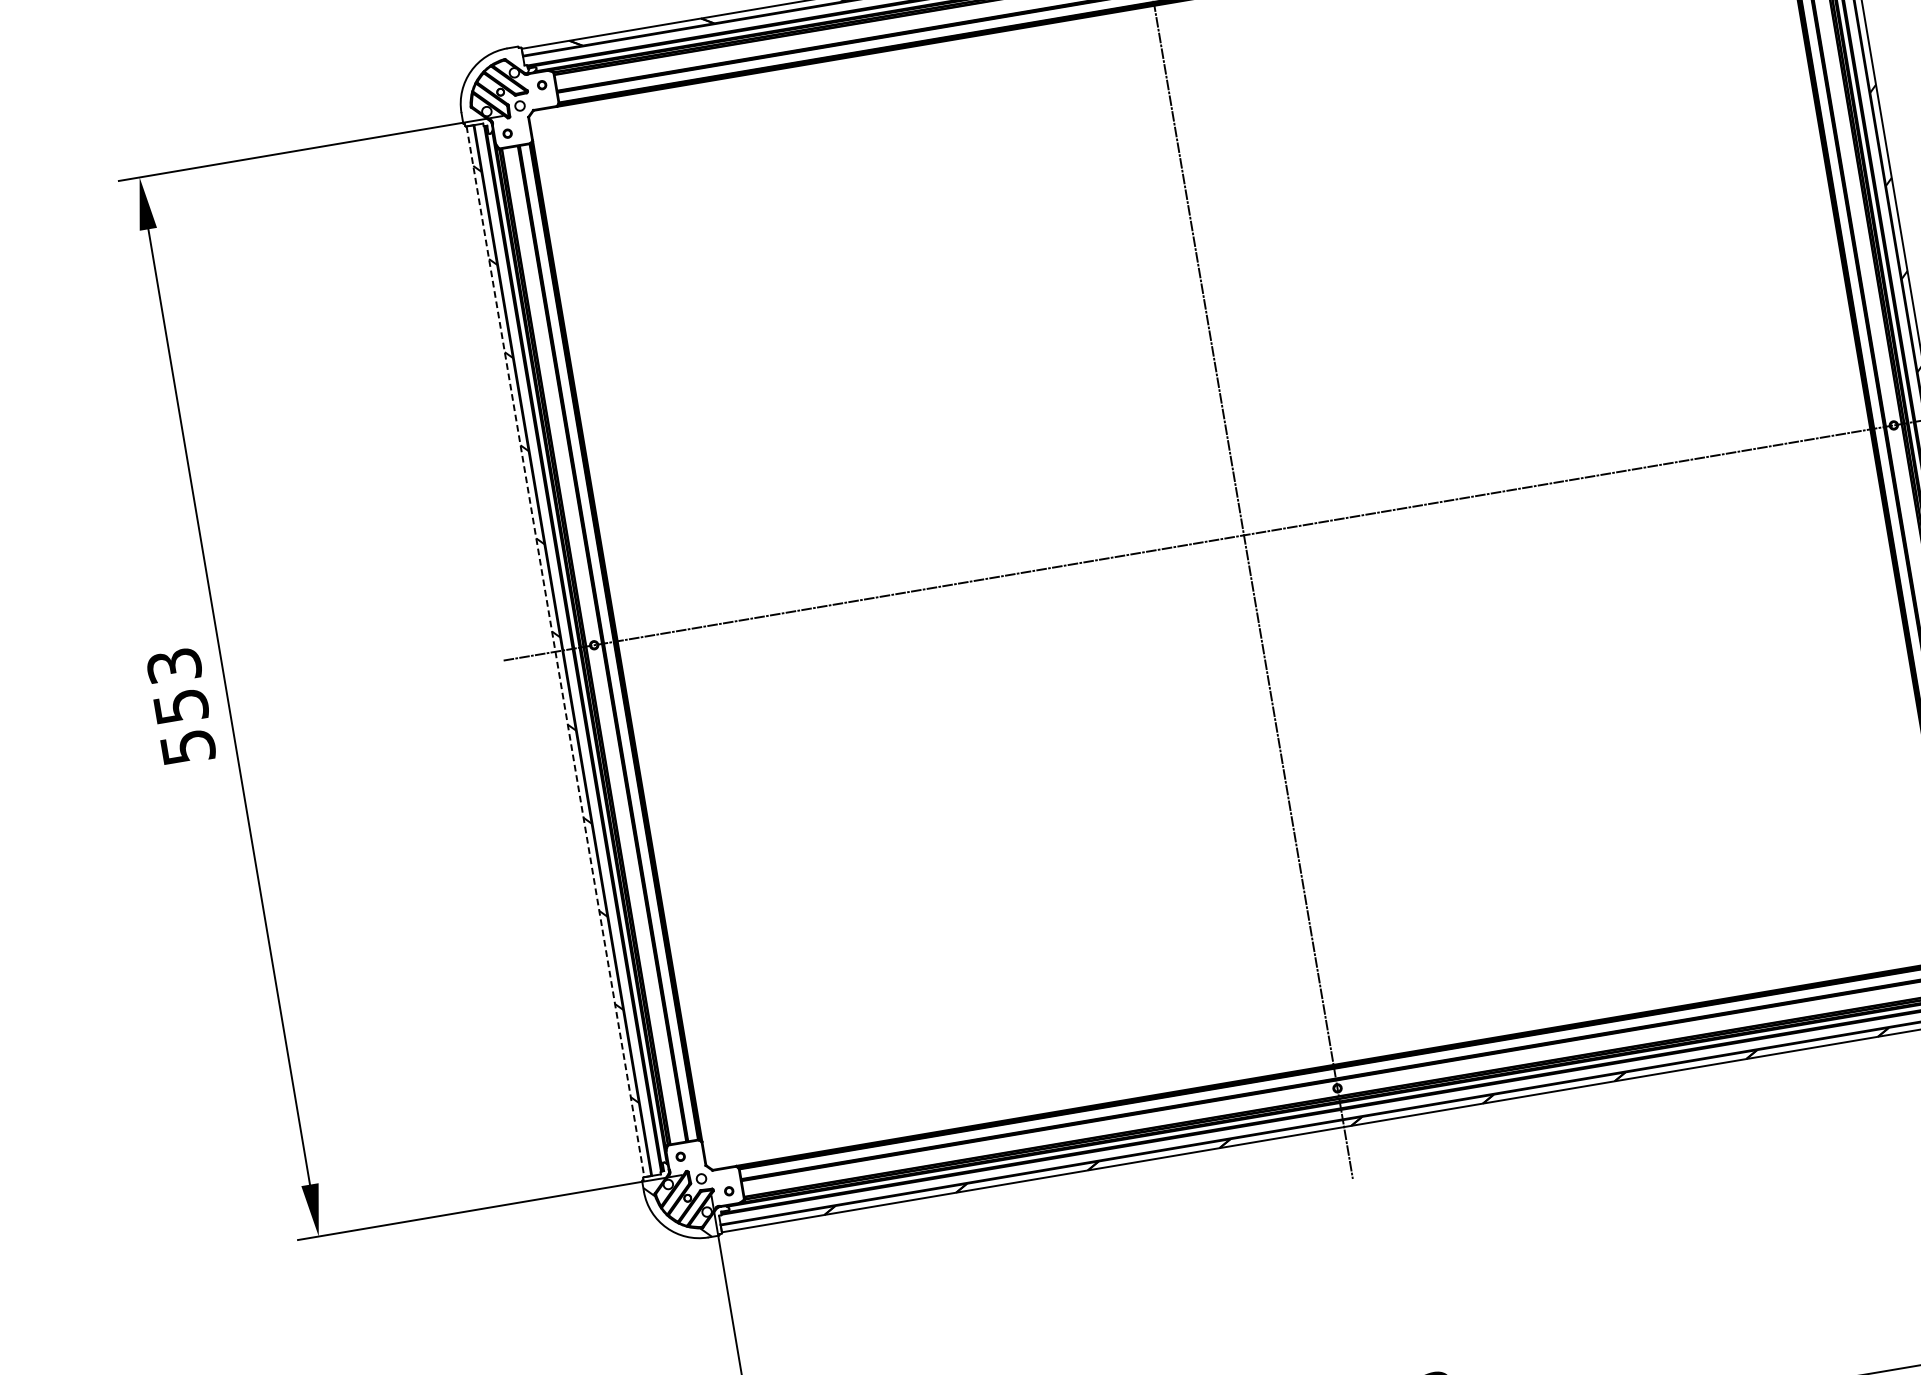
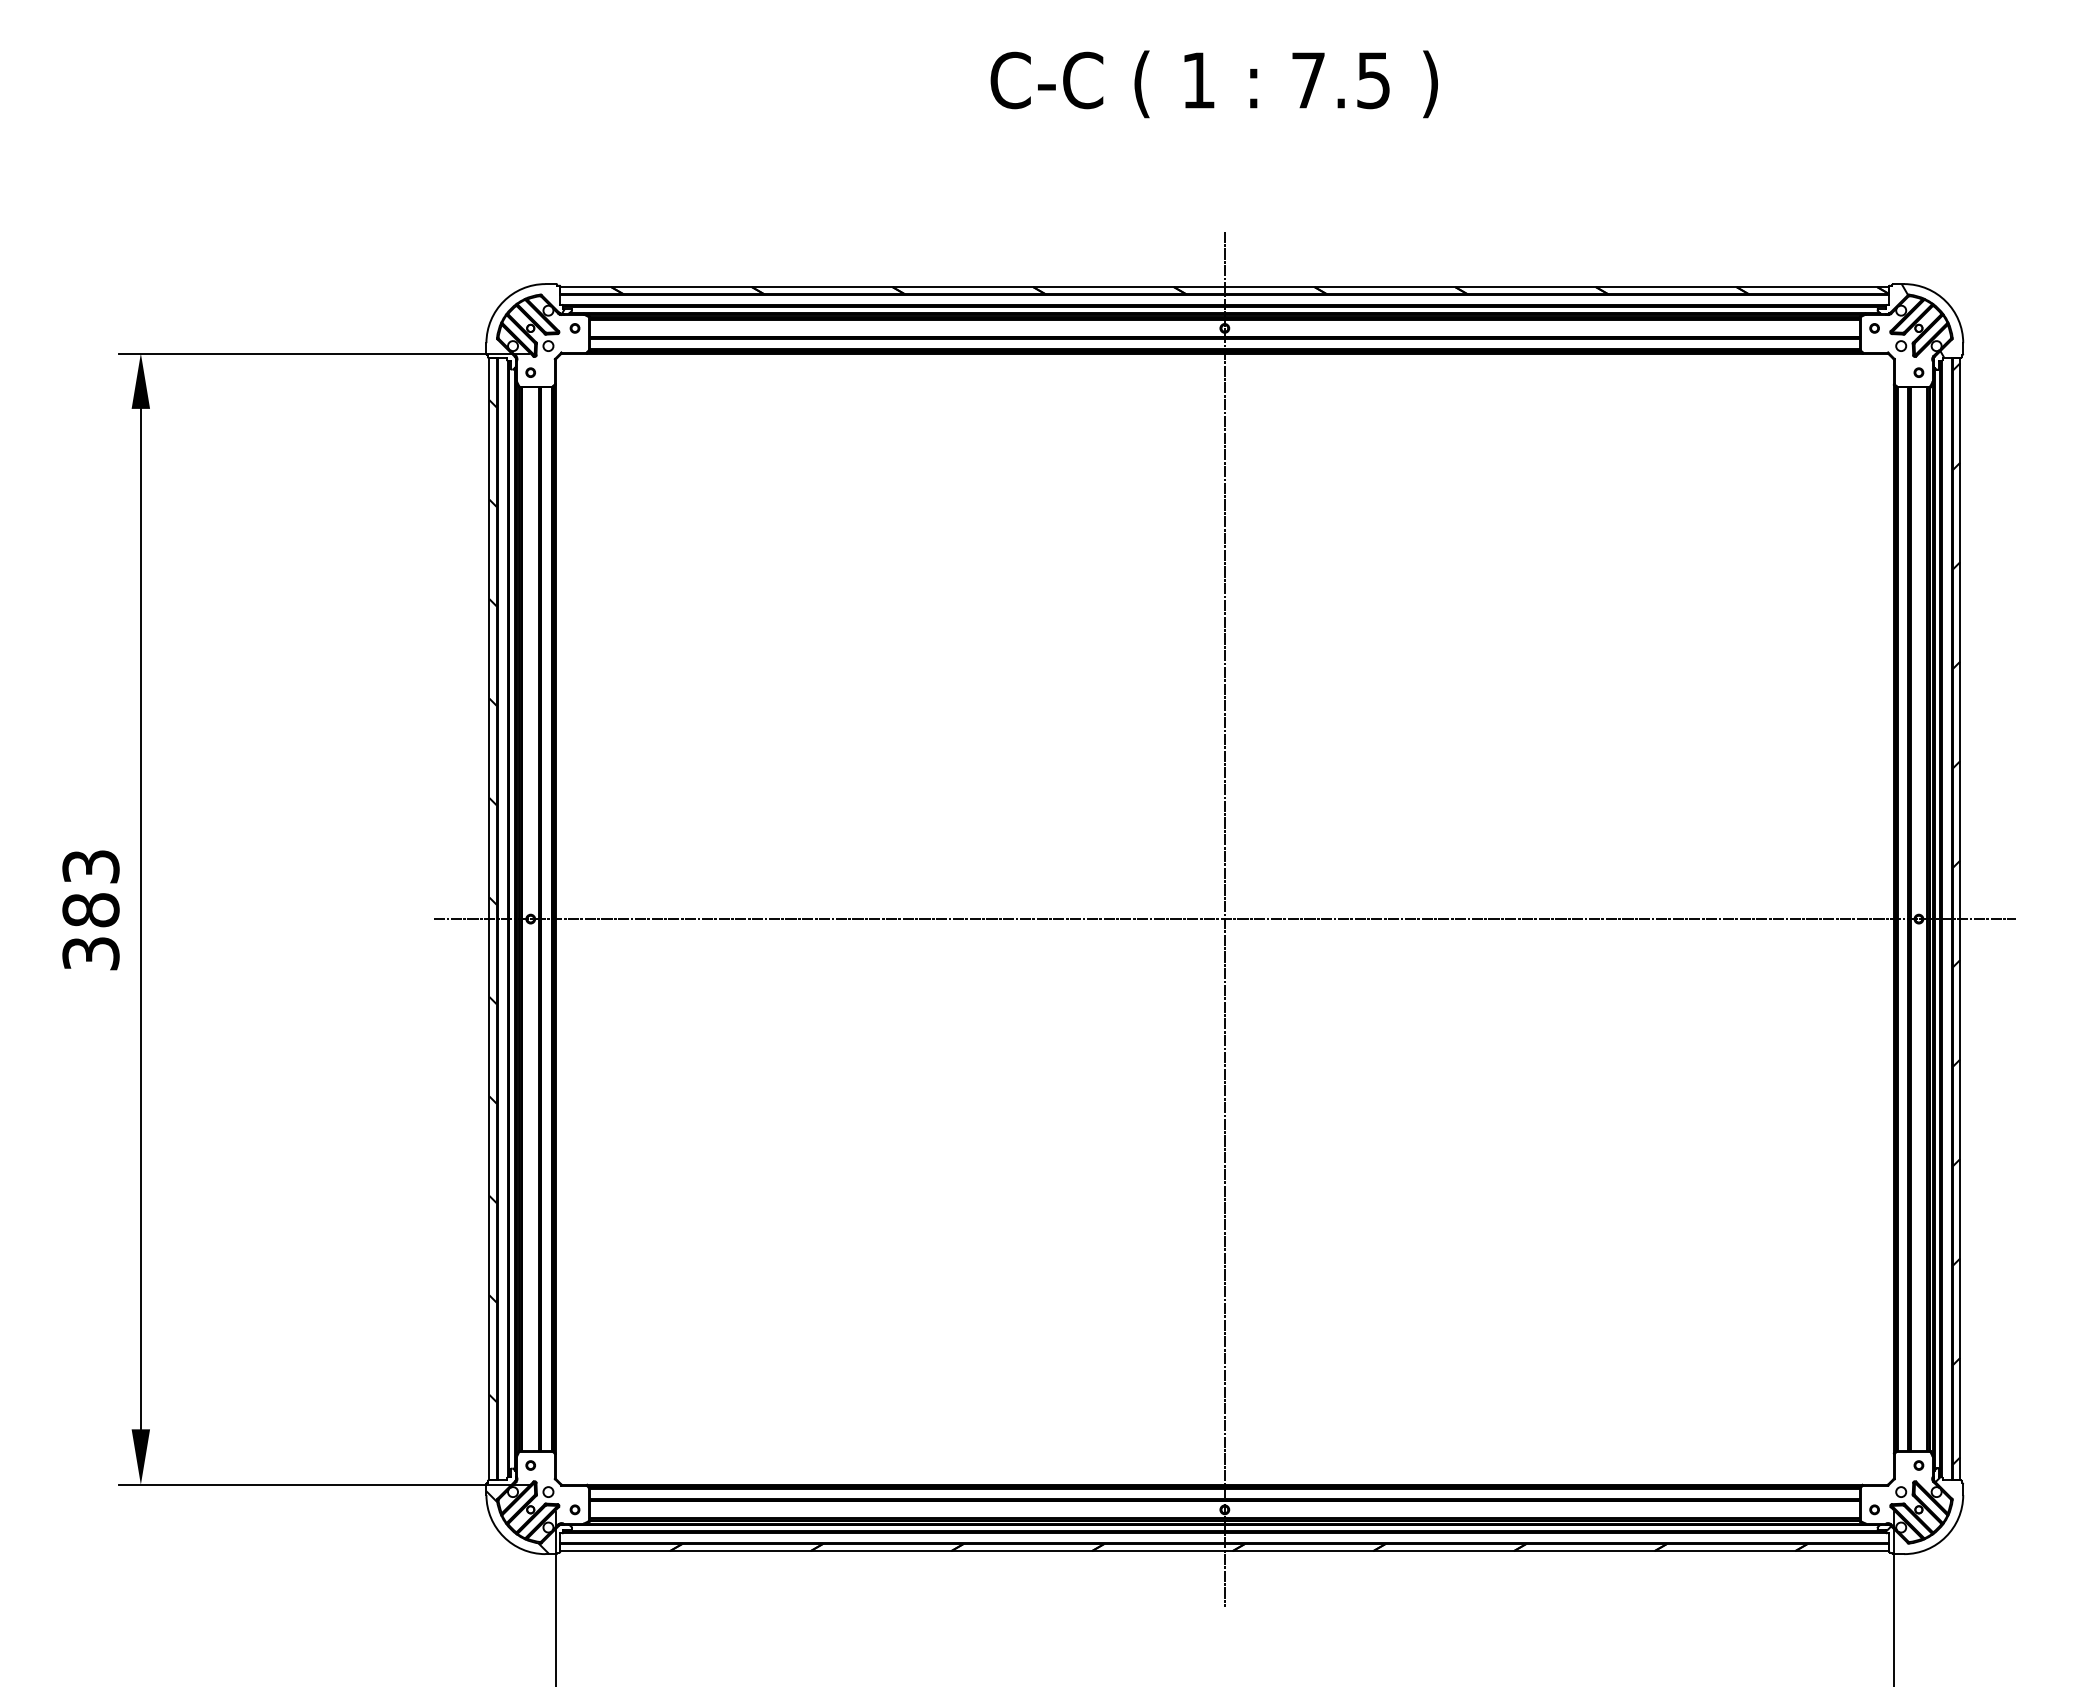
line: (555, 652) -> (489, 919), dashed -> solid
text: (183, 726) -> (90, 931), 553 -> 383

